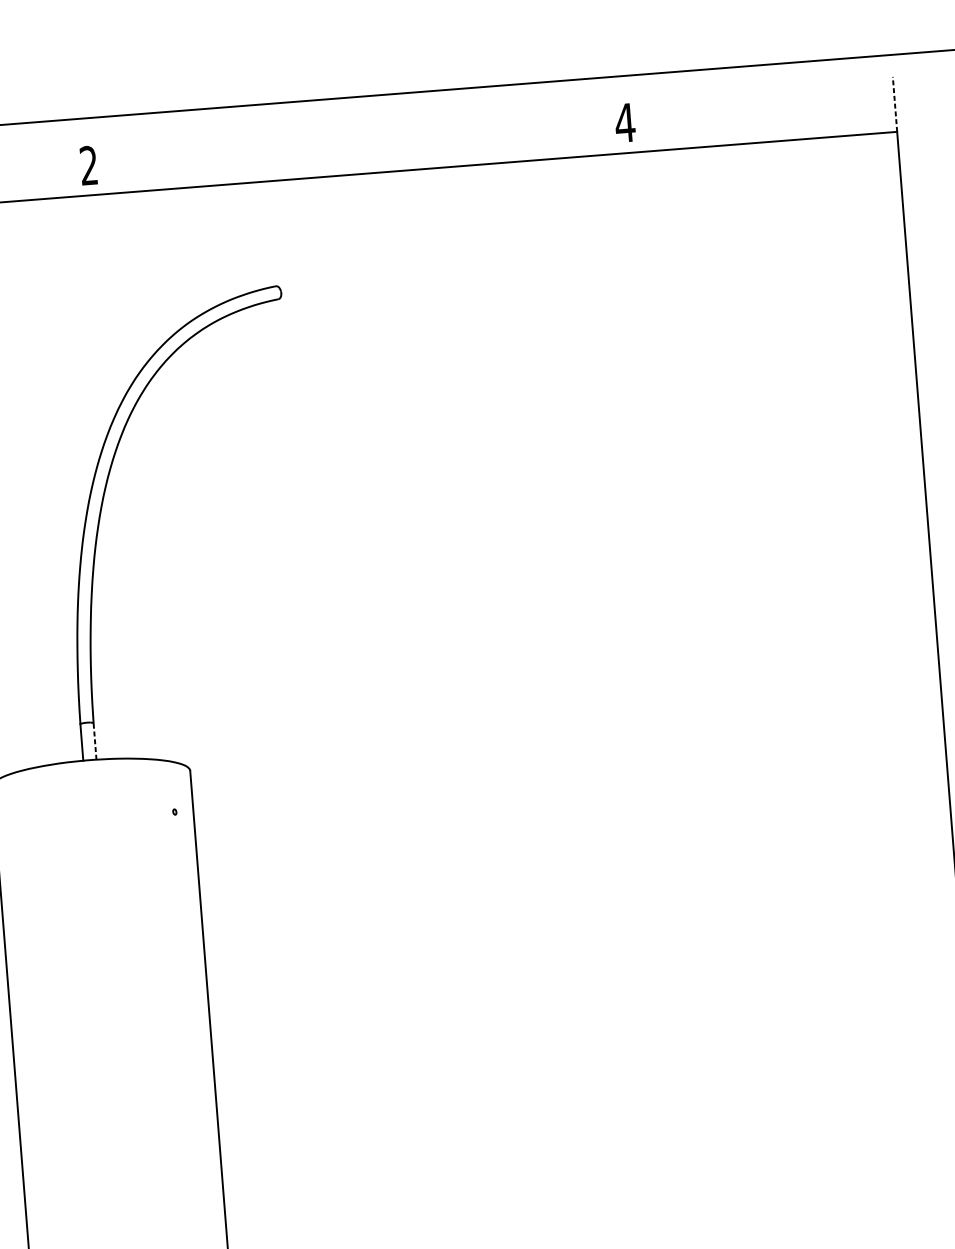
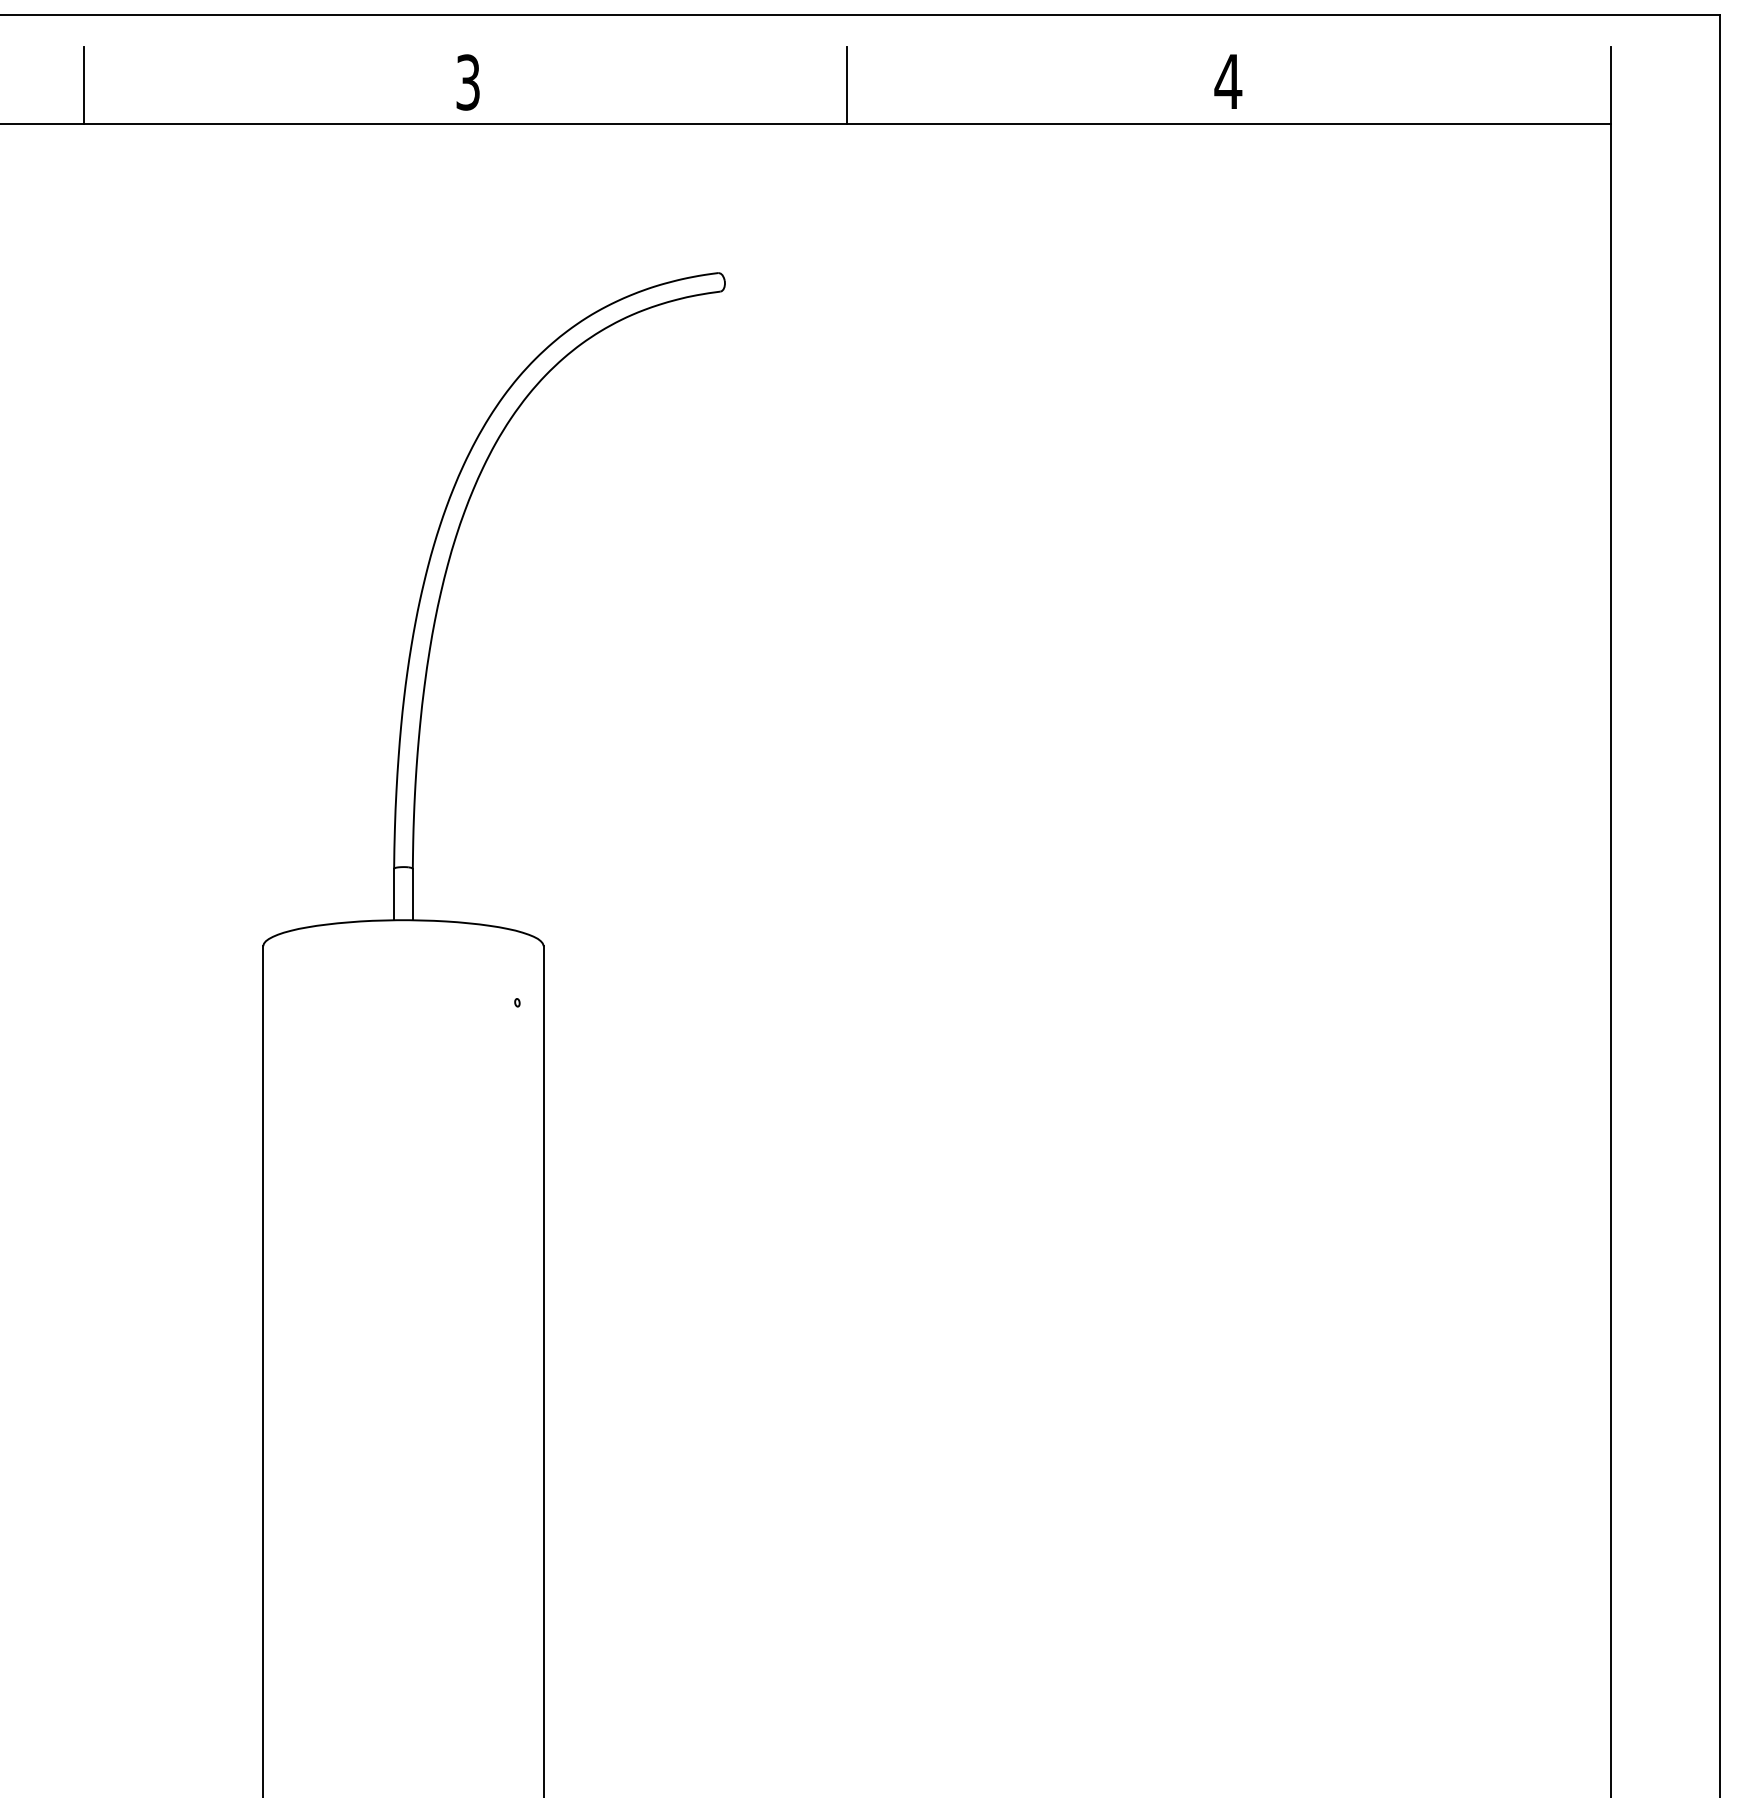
line: (894, 104) -> (1610, 85), dashed -> solid
line: (356, 146) -> (847, 85), added
text: (88, 165) -> (467, 82), 2 -> 3
line: (94, 741) -> (412, 894), dashed -> solid

